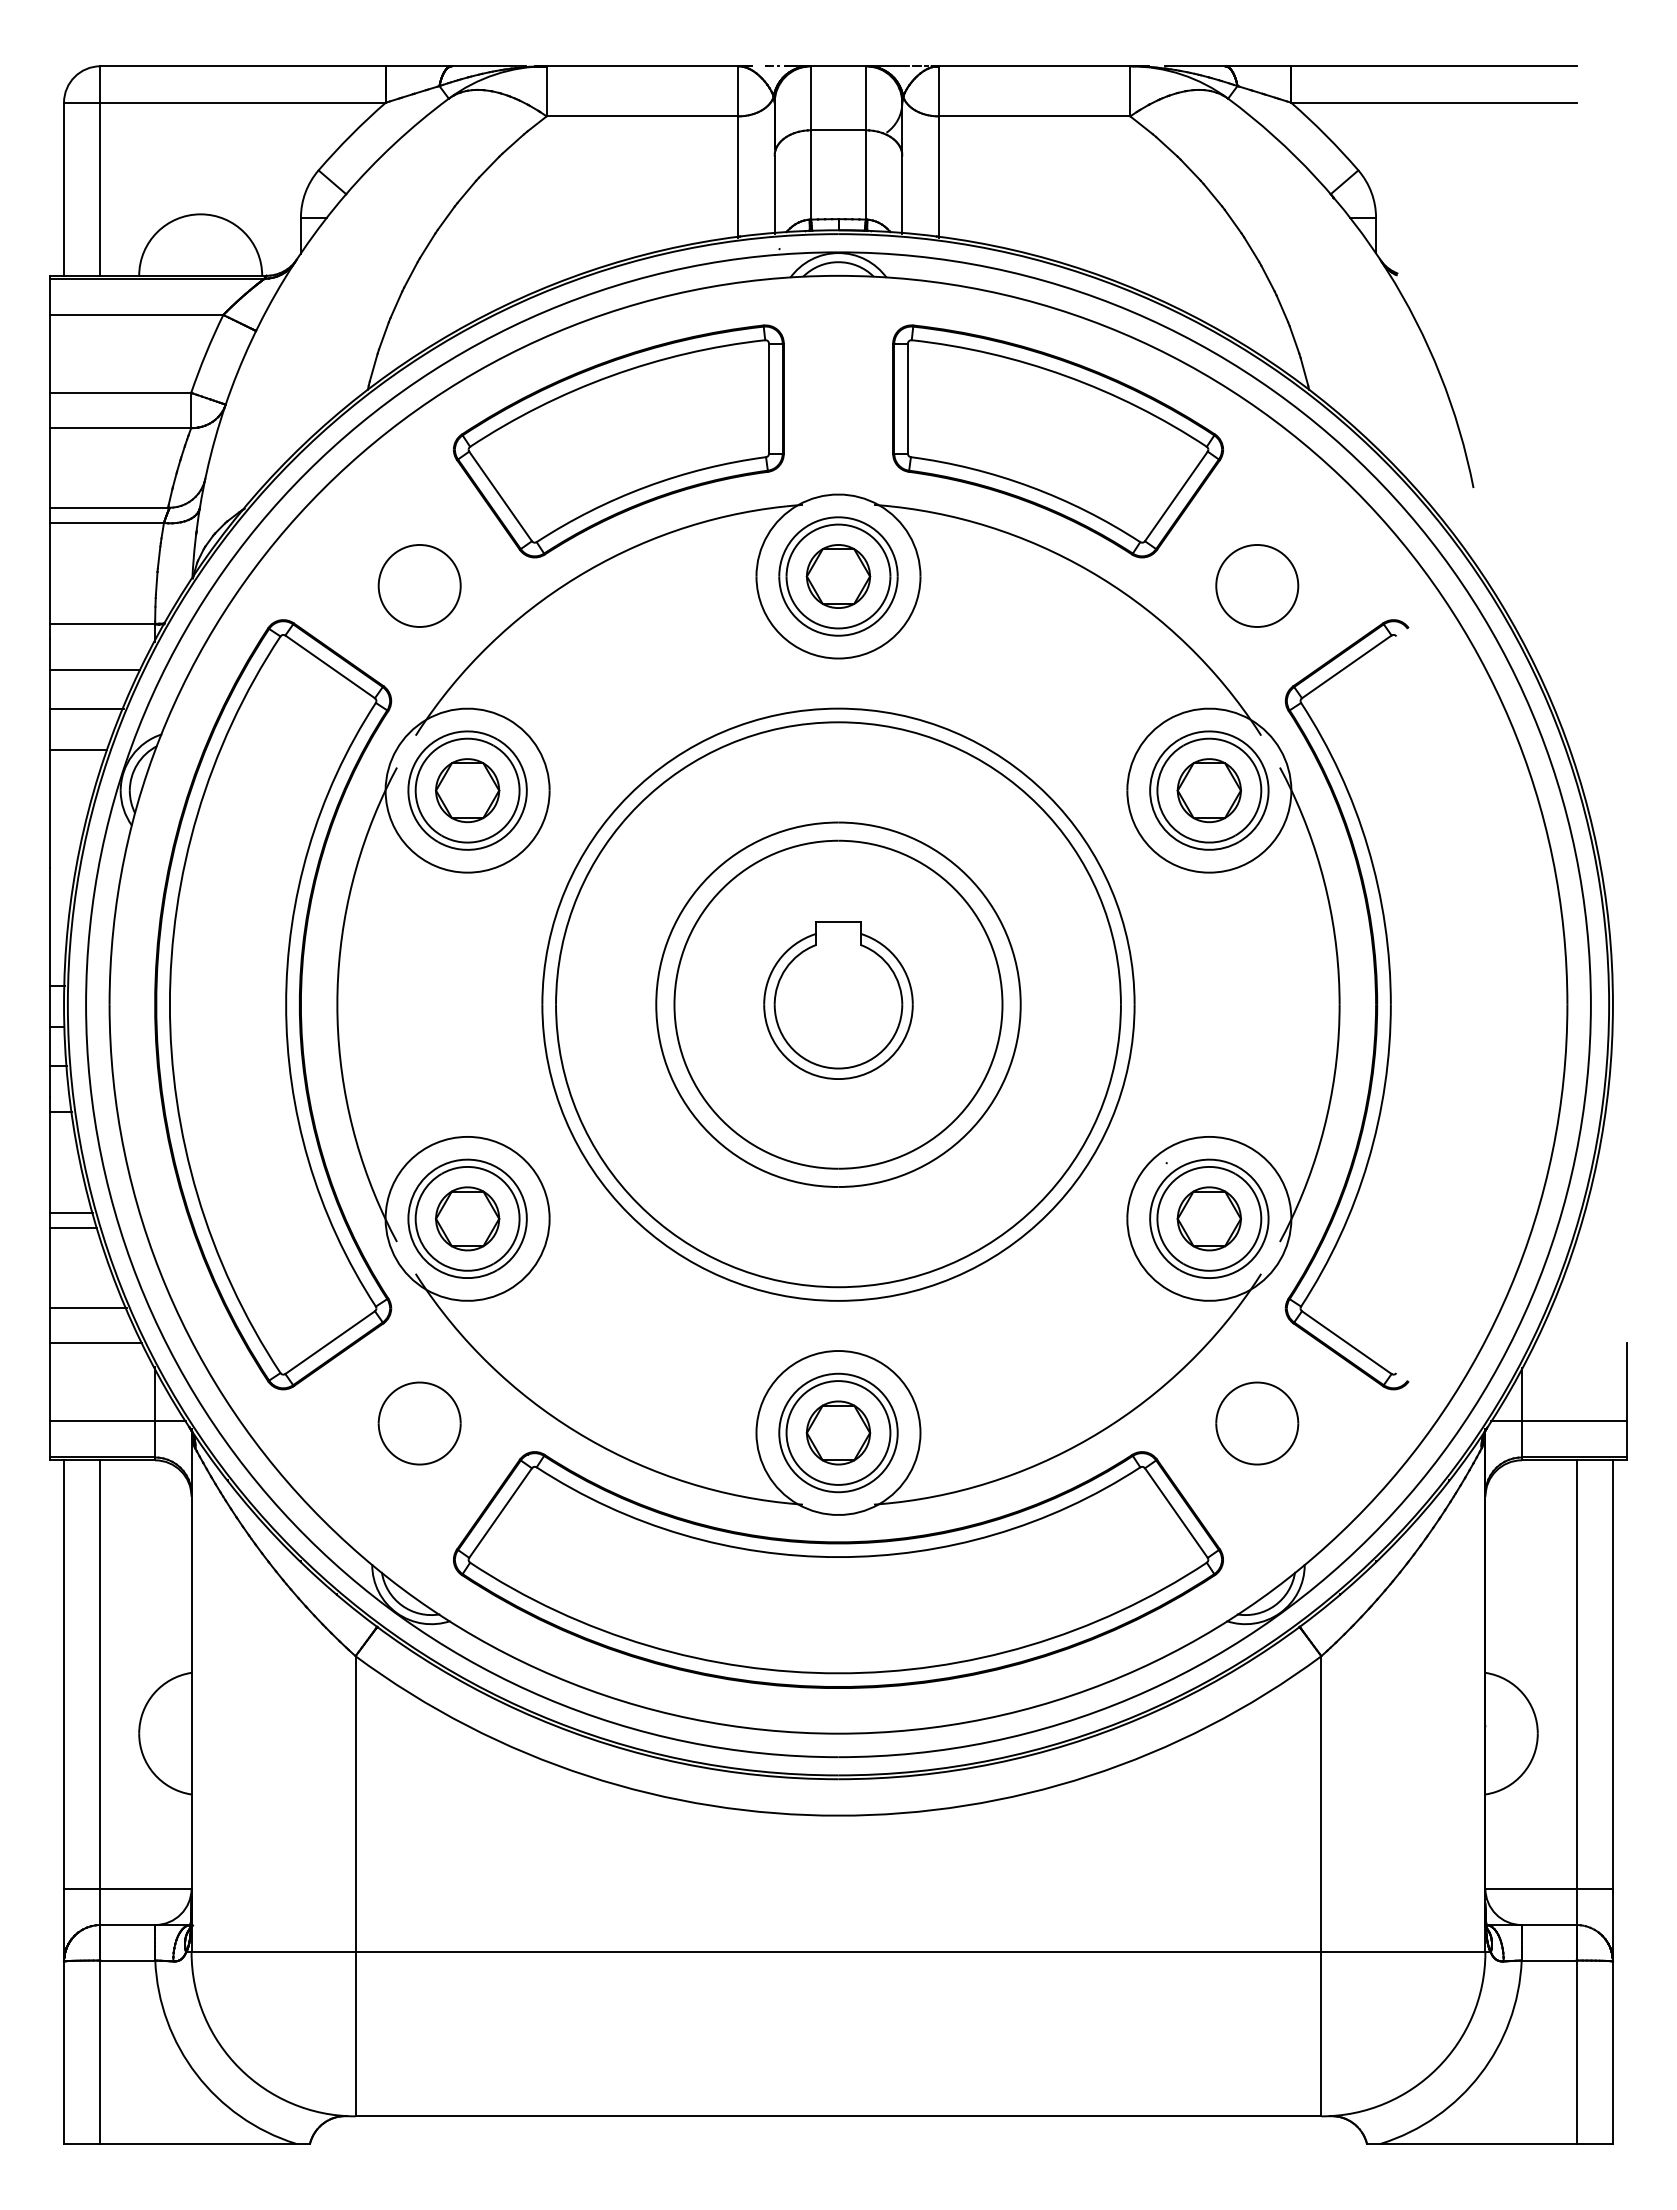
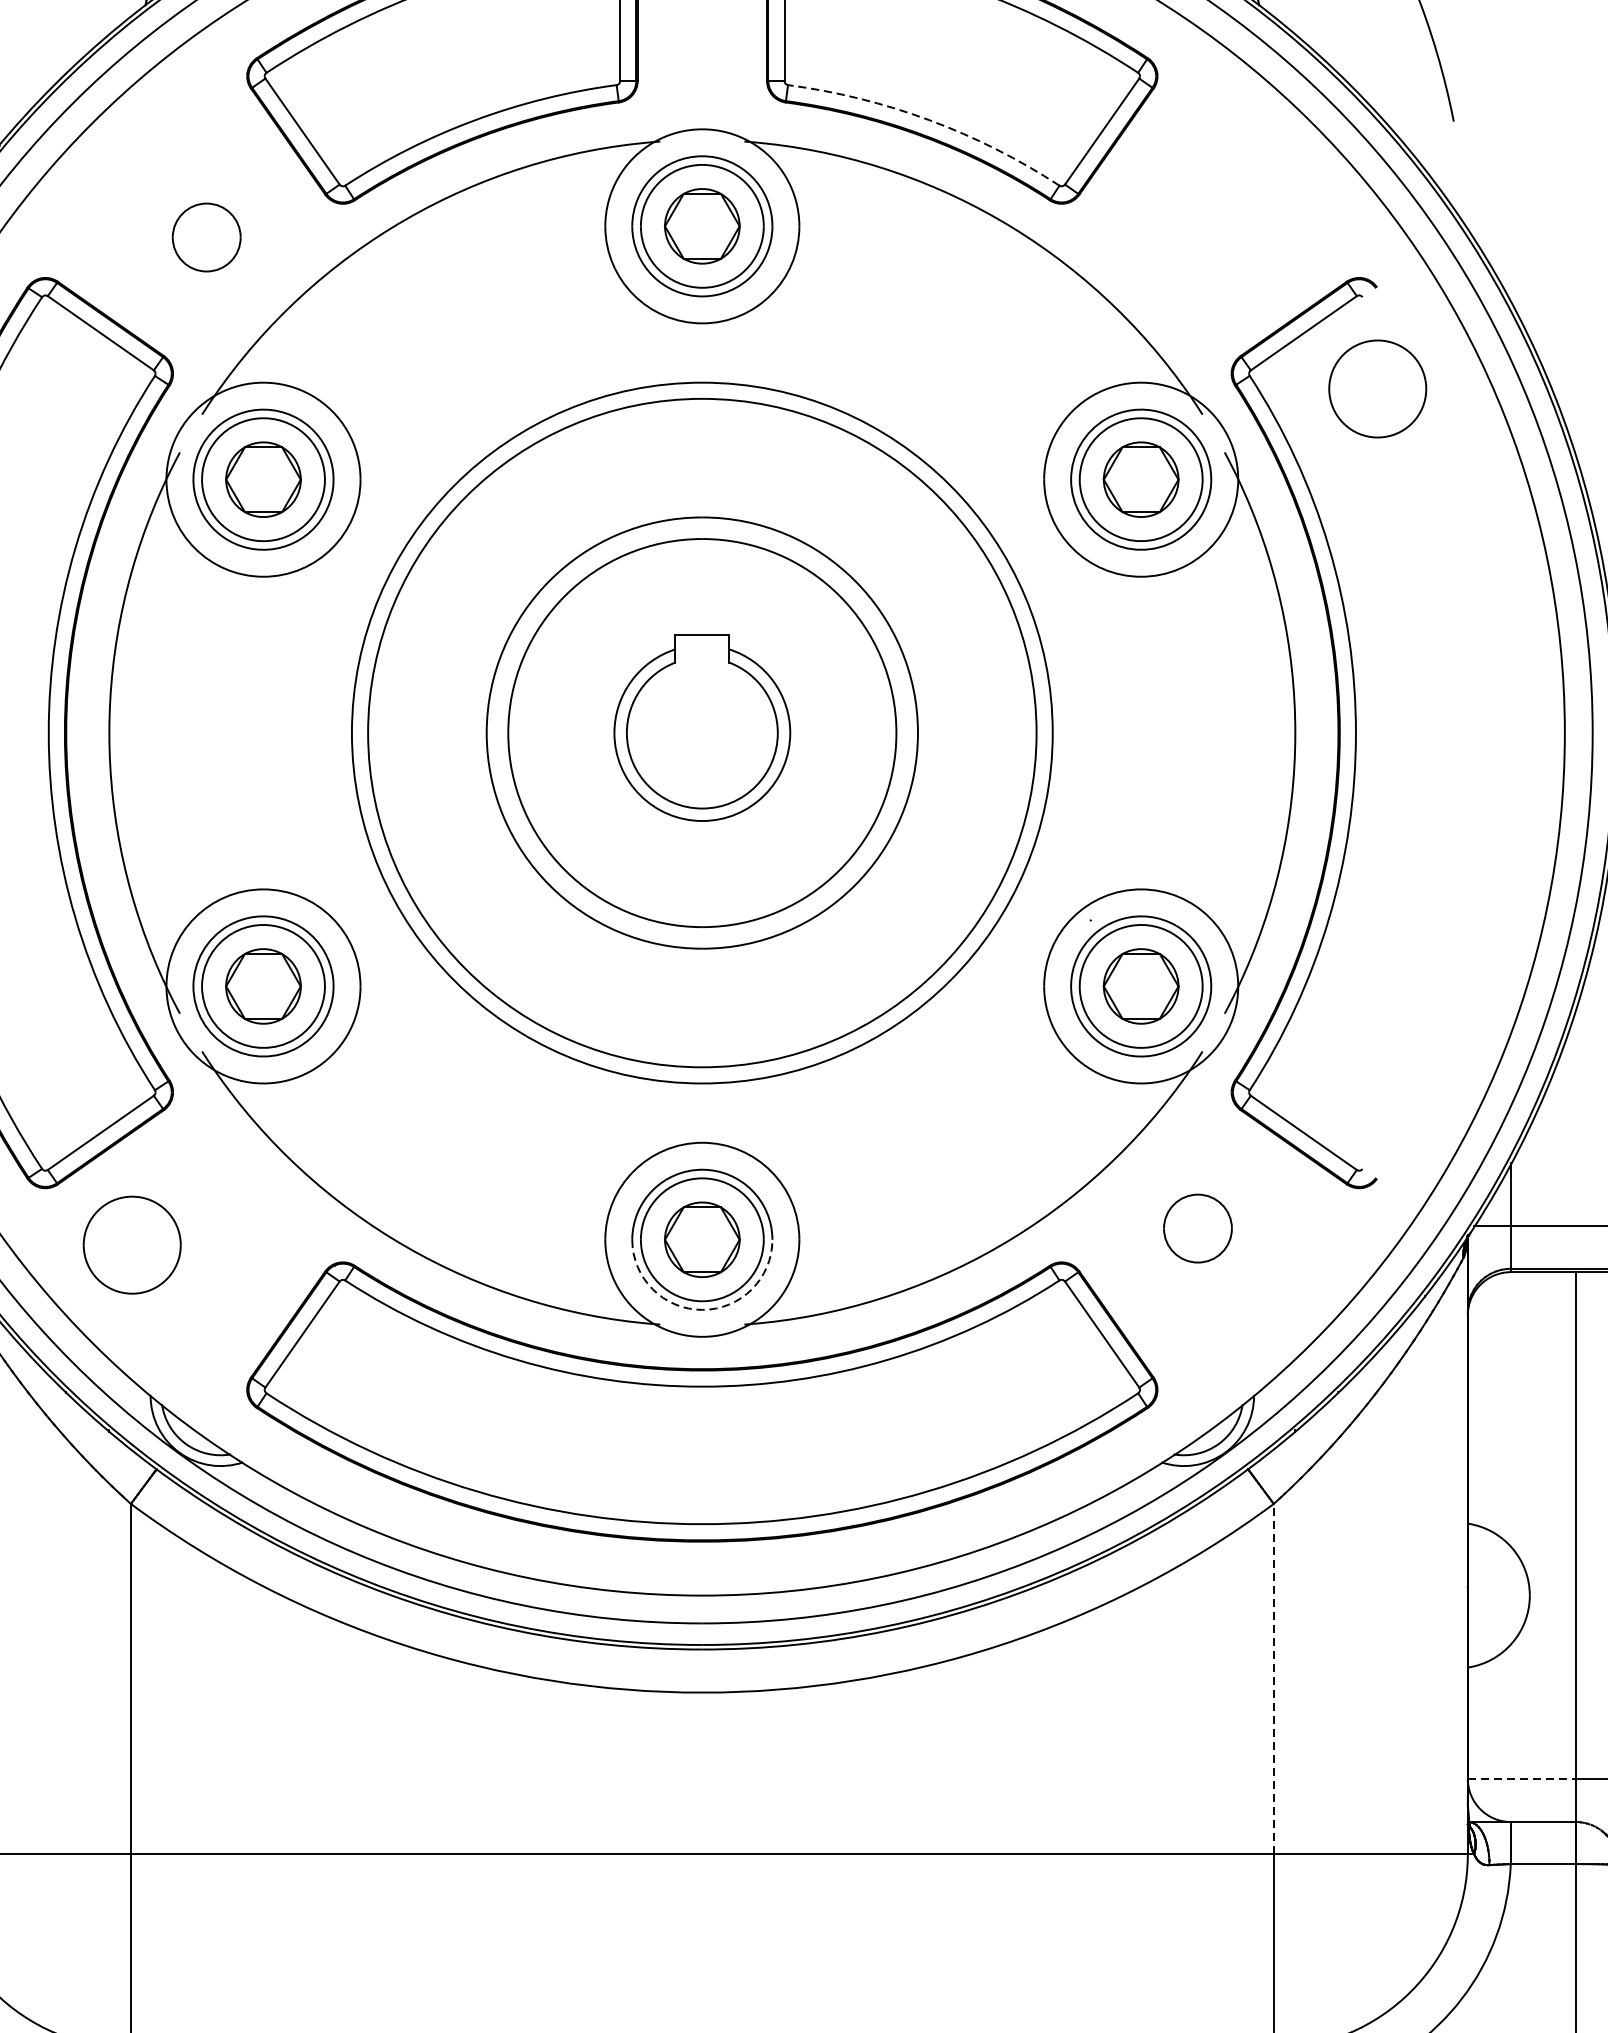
arc: (1030, 486) -> (929, 119), solid -> dashed
part: (419, 585) -> (206, 236), size x0.7
part: (1257, 585) -> (1378, 388), moved
part: (419, 1423) -> (132, 1245), moved
part: (1257, 1423) -> (1198, 1228), size x0.7
arc: (838, 1492) -> (702, 1310), solid -> dashed
line: (1321, 1803) -> (1273, 1678), solid -> dashed
line: (1530, 1888) -> (1521, 1778), solid -> dashed

